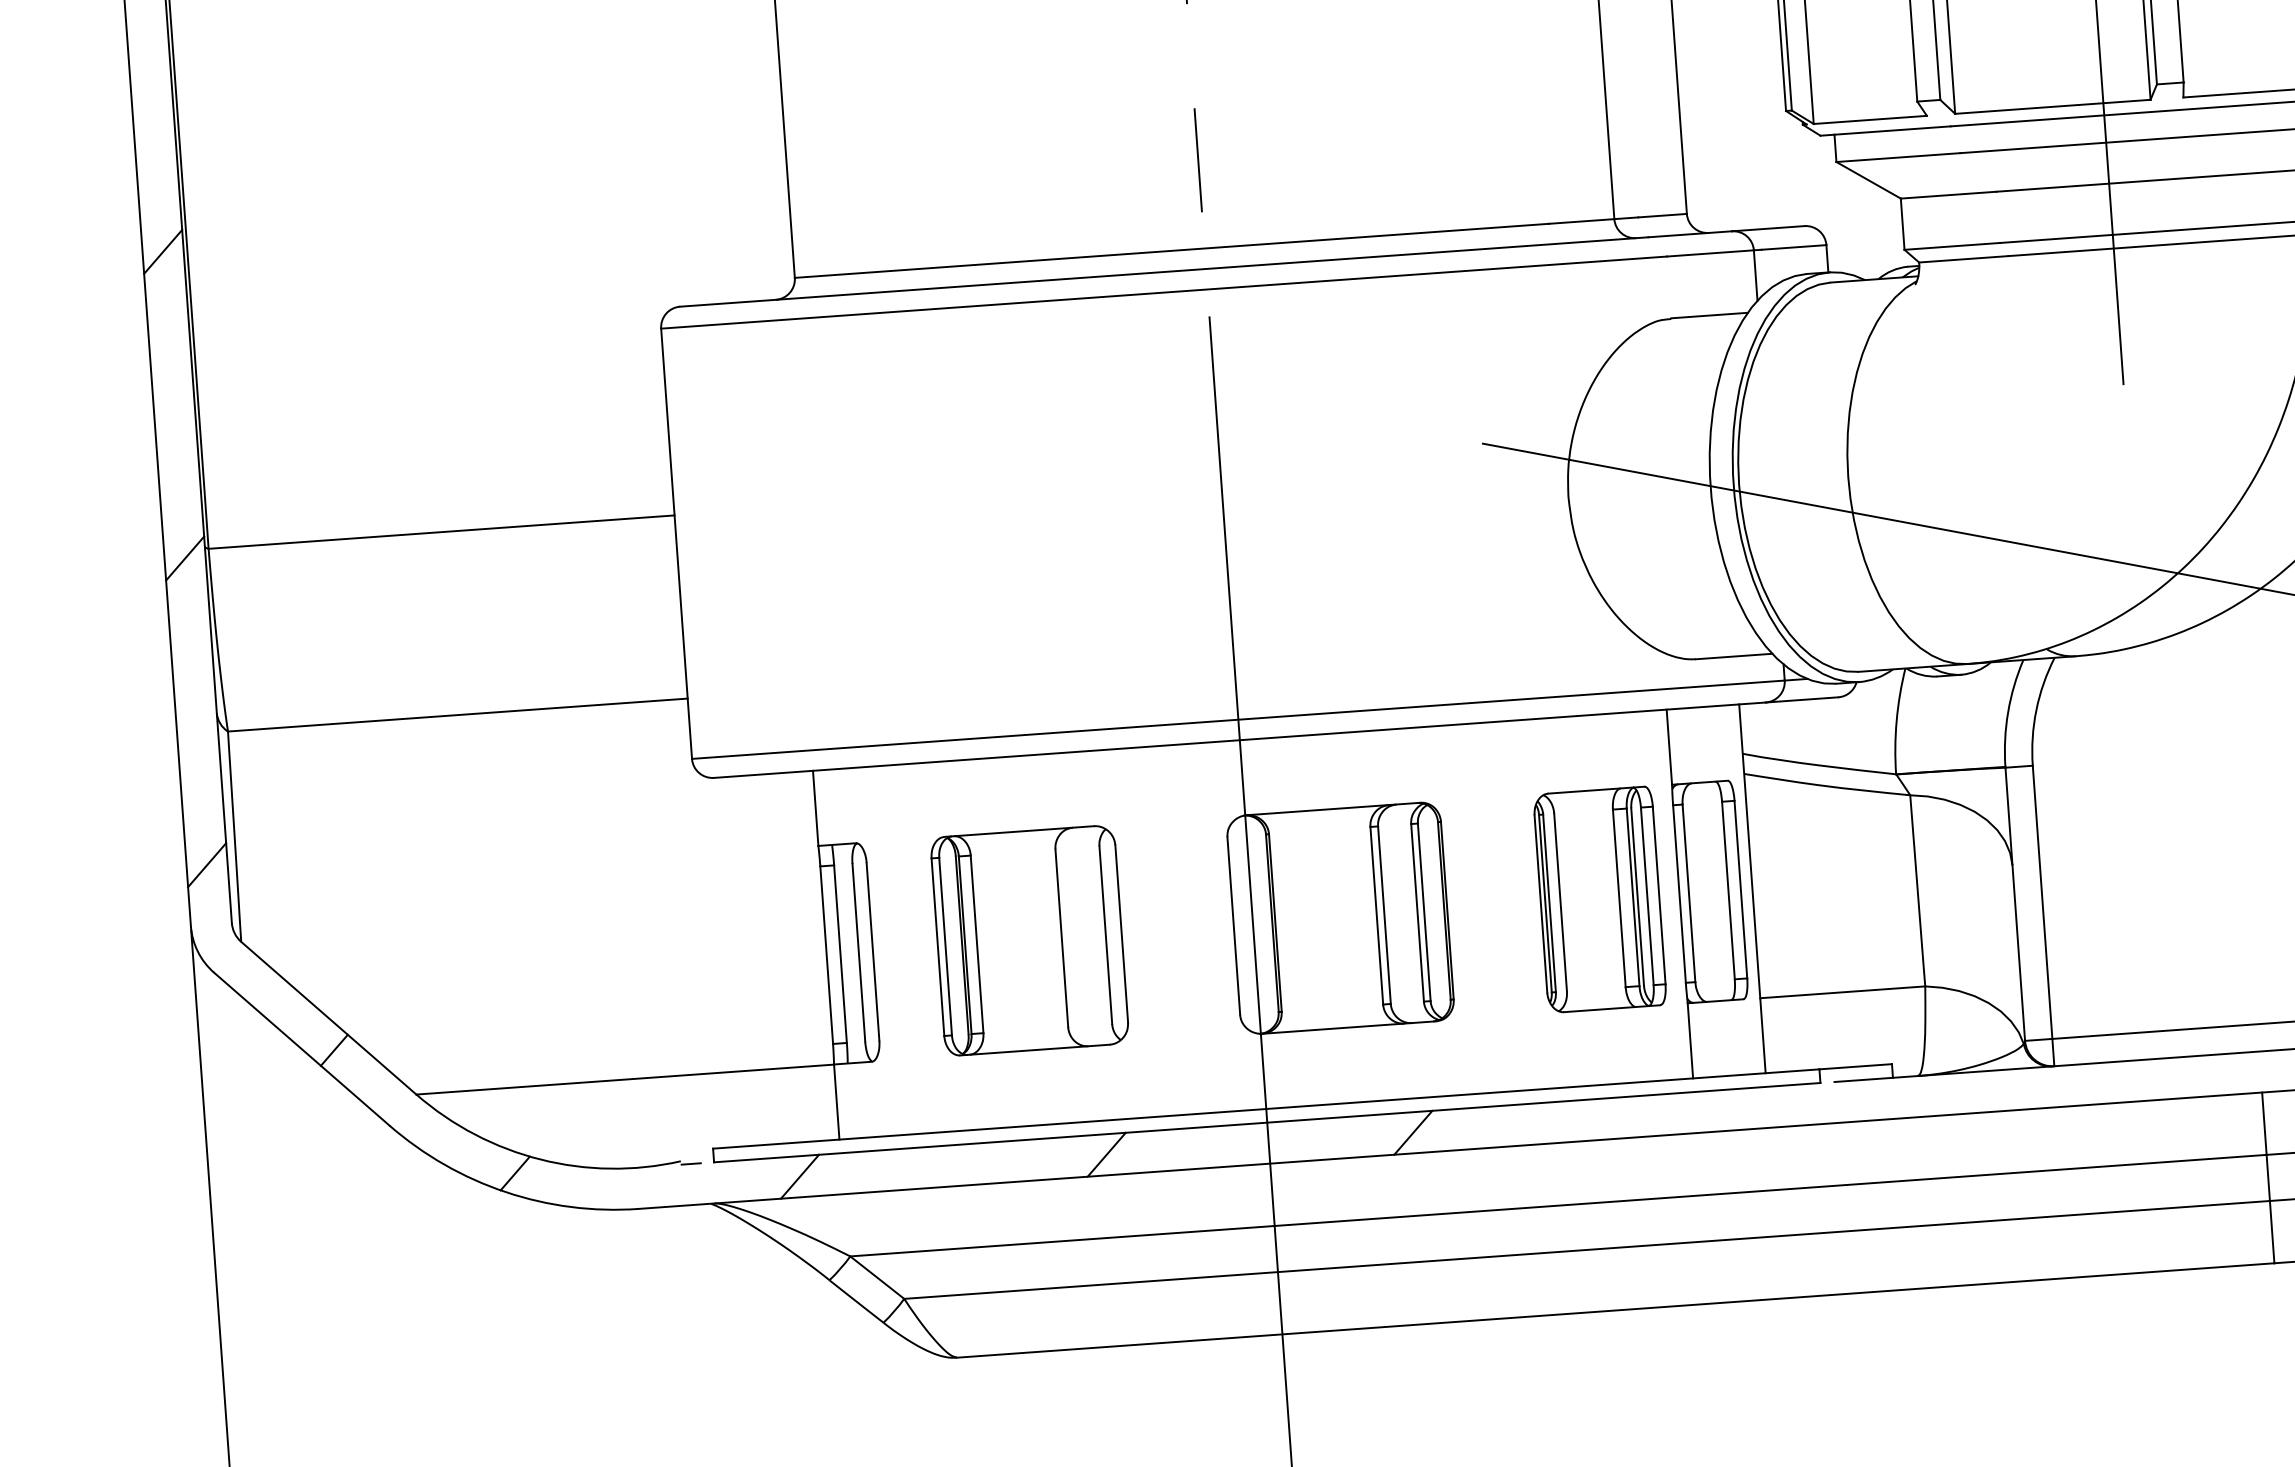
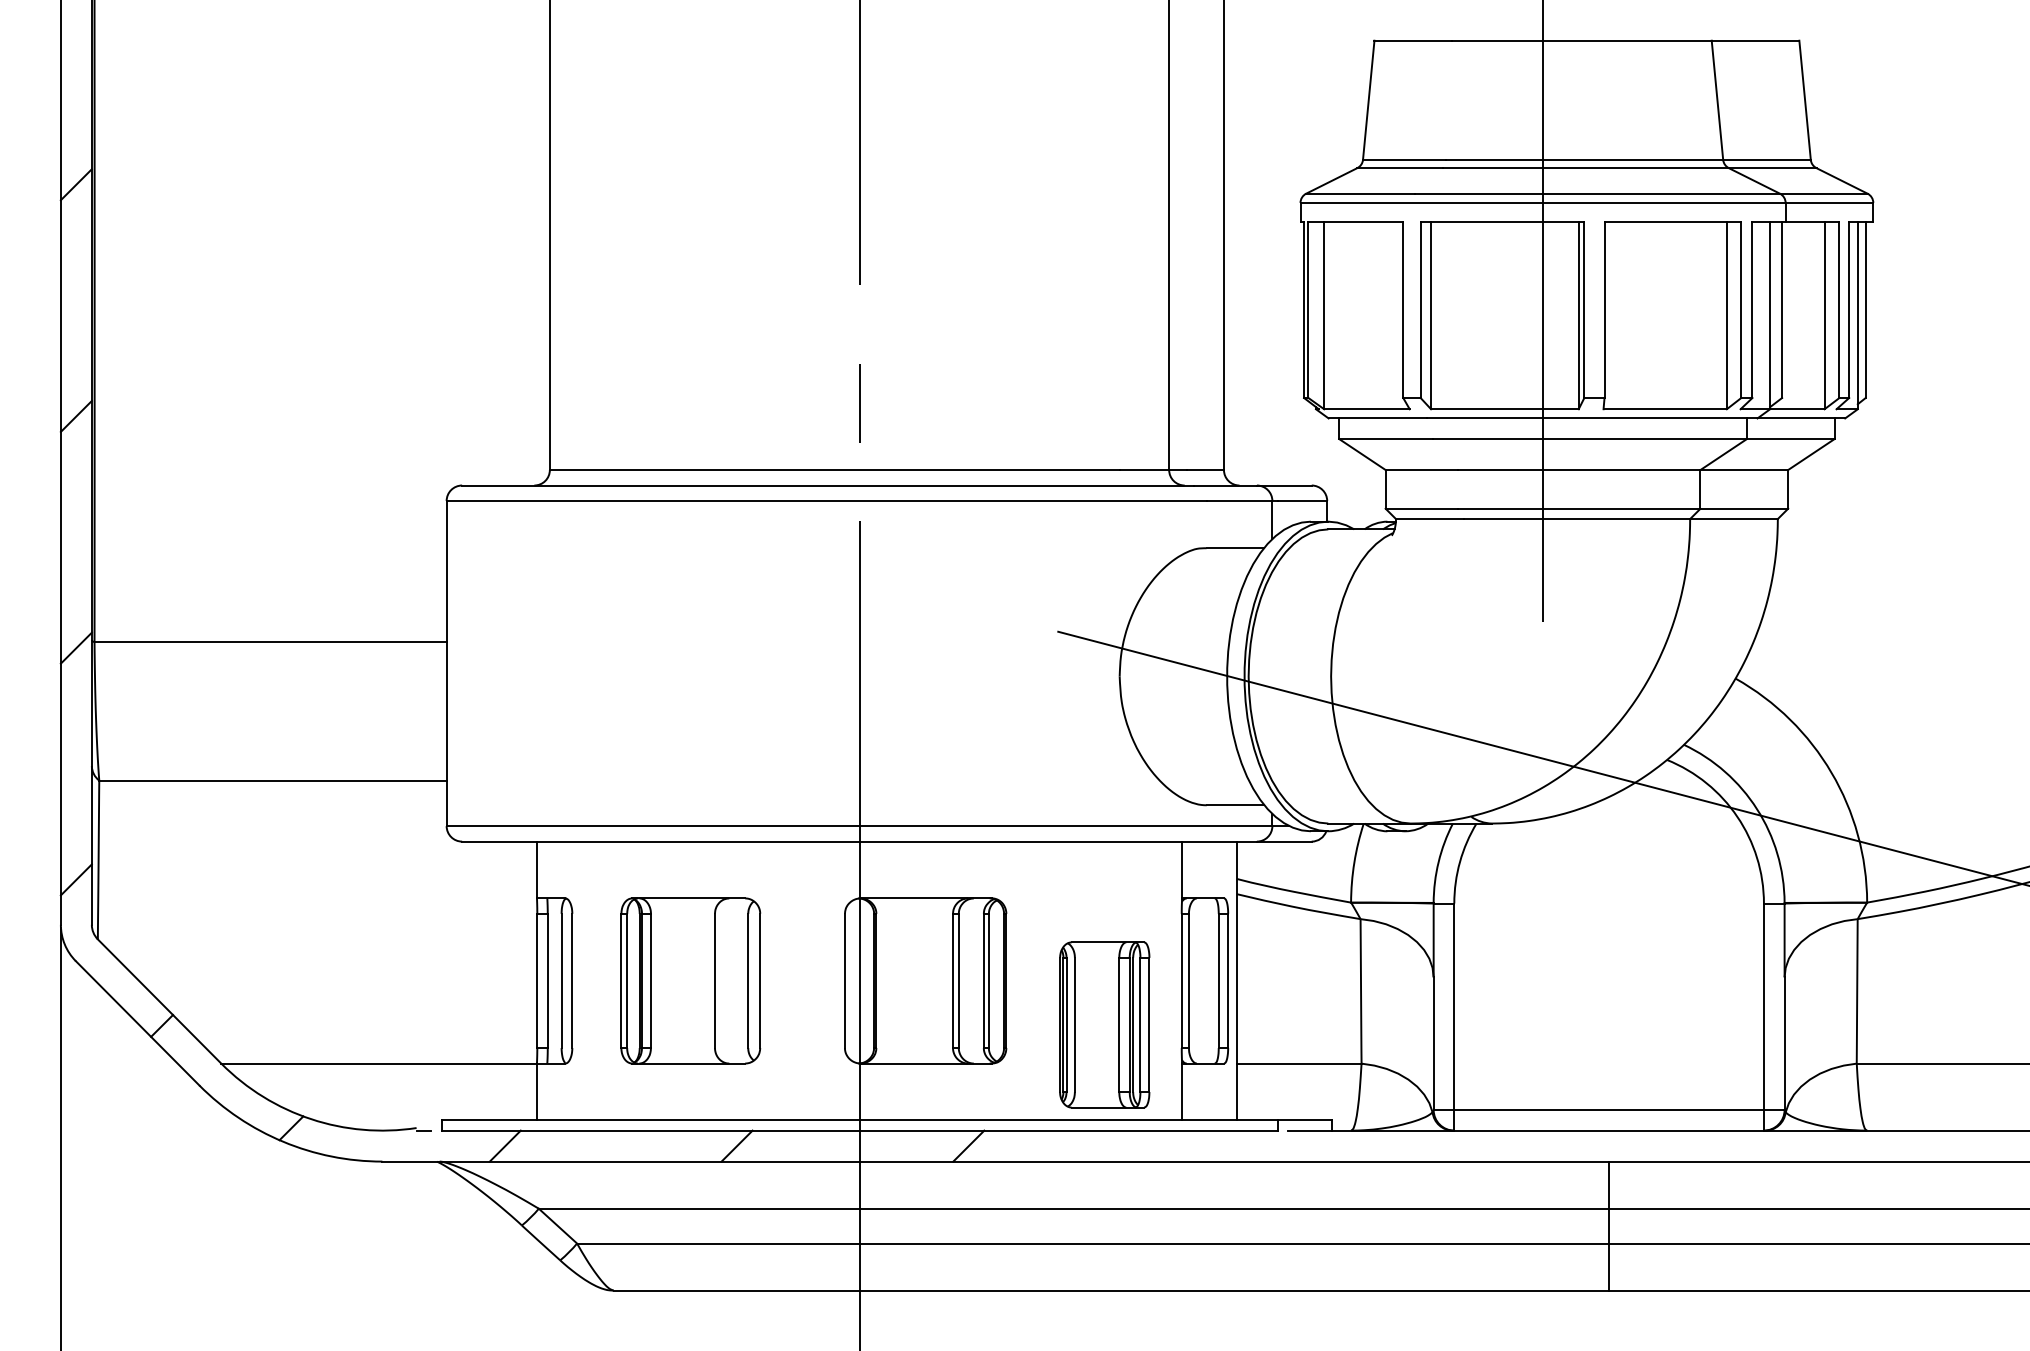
part: (1599, 899) -> (1104, 1024), moved

